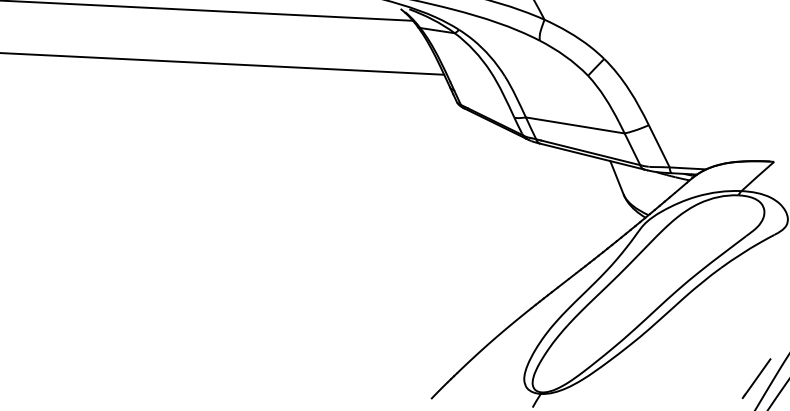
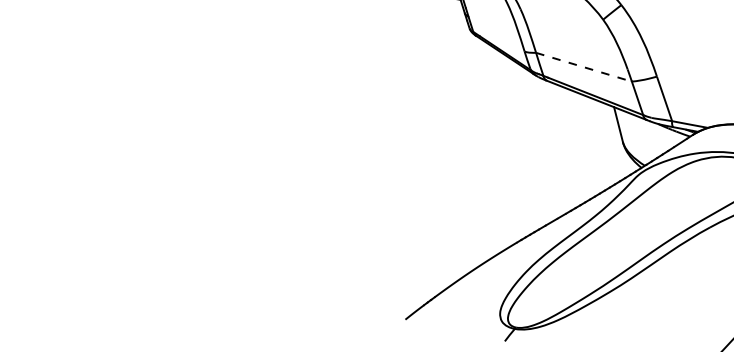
line: (575, 125) -> (584, 67), solid -> dashed

